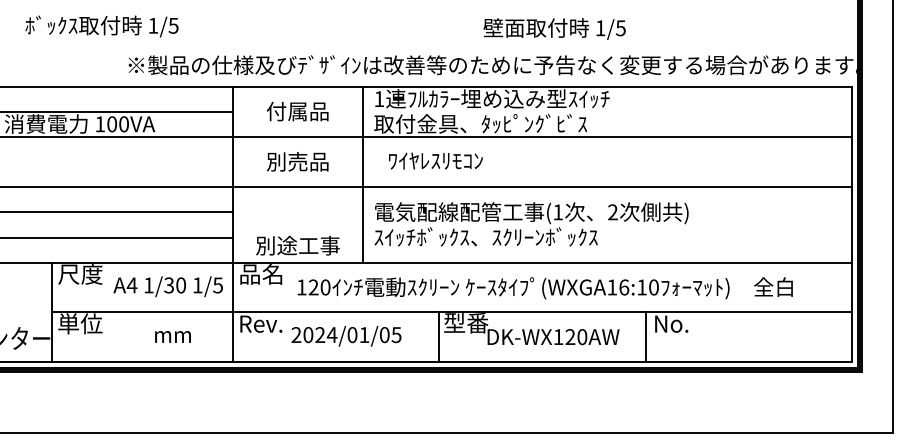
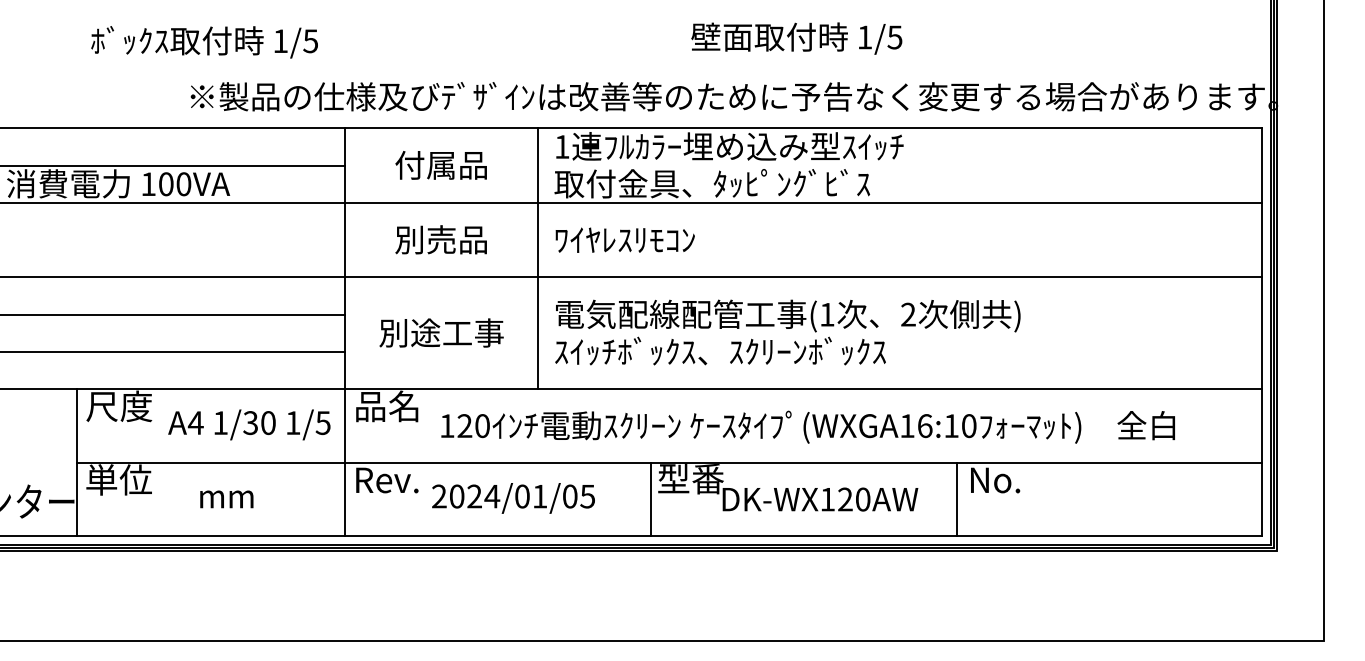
text: (101, 26) -> (203, 42), moved
text: (554, 28) -> (796, 37), moved
text: (435, 160) -> (624, 239), moved
text: (297, 245) -> (440, 332), moved
text: (172, 336) -> (226, 498), moved

